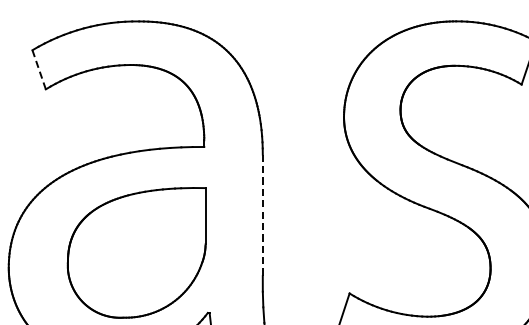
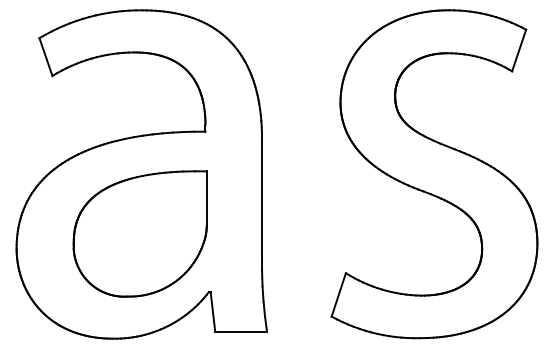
line: (38, 70) -> (45, 57), dashed -> solid
line: (263, 215) -> (262, 197), dashed -> solid

